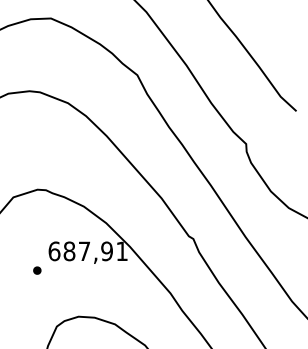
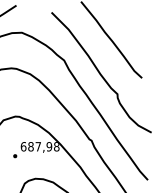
text: (121, 250) -> (56, 146), 687,91 -> 687,98

